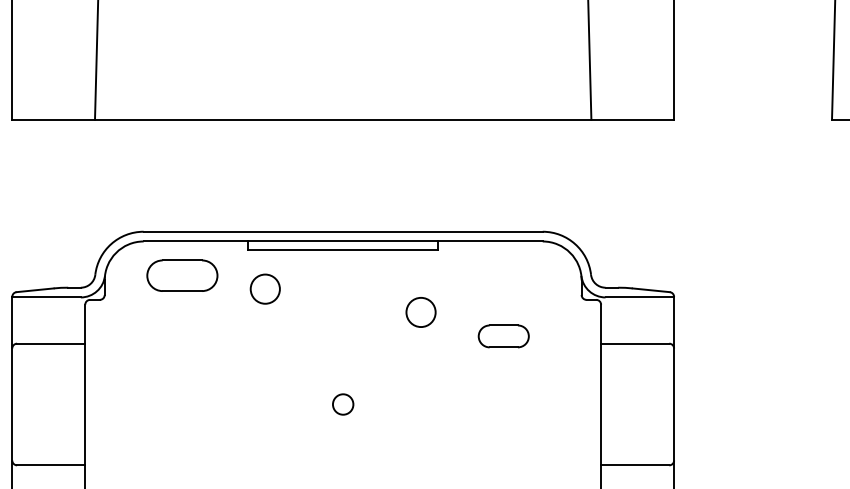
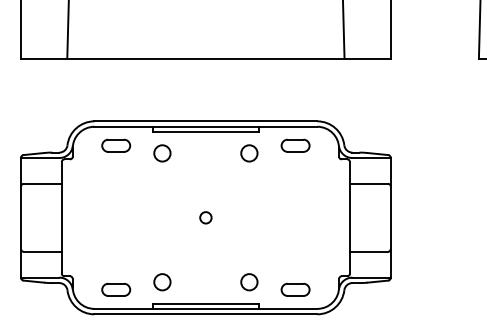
part: (183, 274) -> (116, 145), size x0.71
circle: (421, 312) -> (249, 153), moved
part: (503, 335) -> (295, 145), moved

